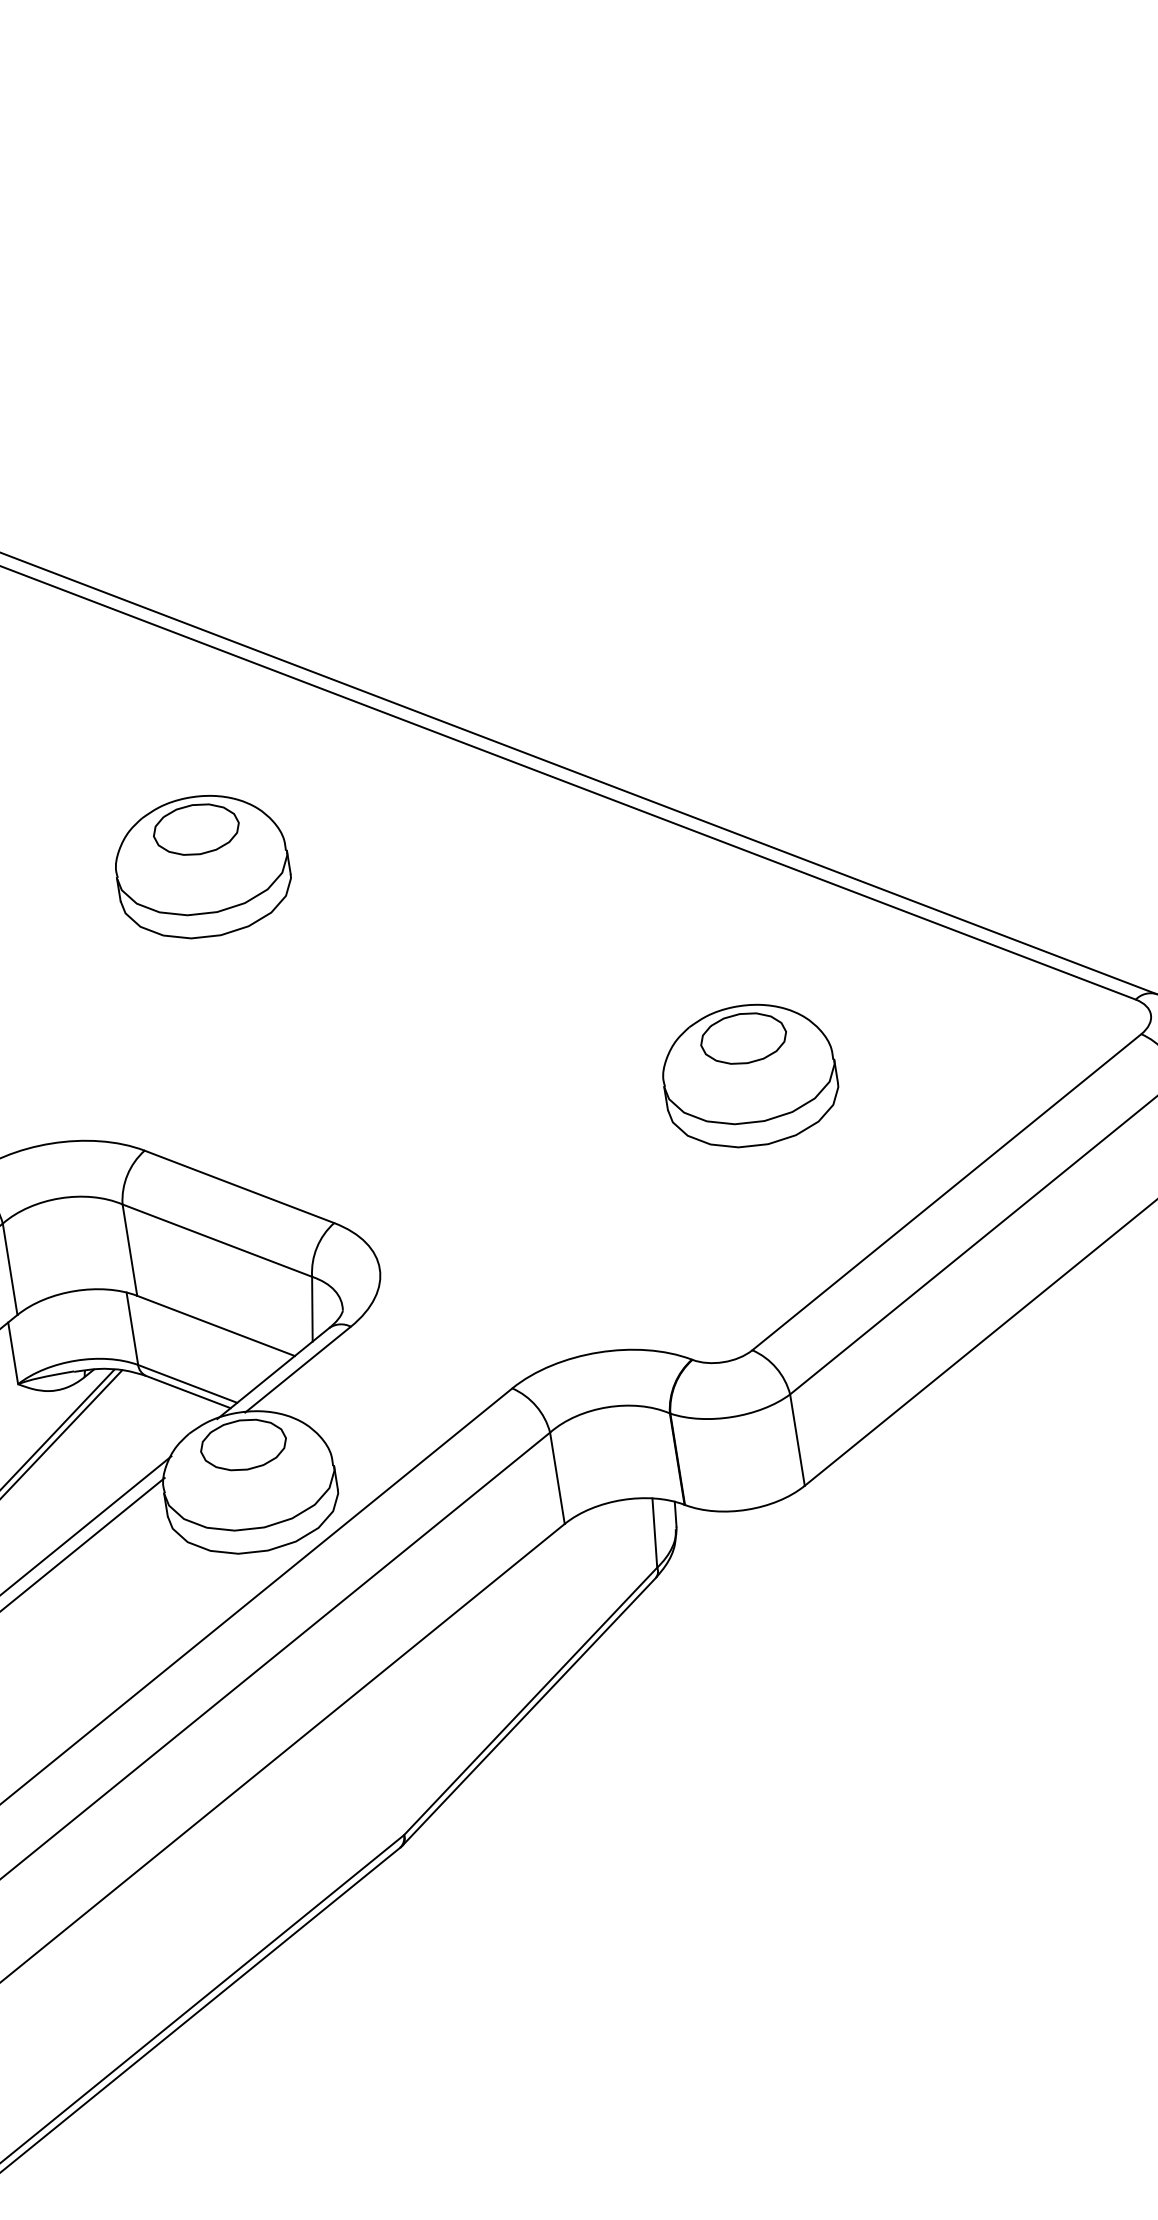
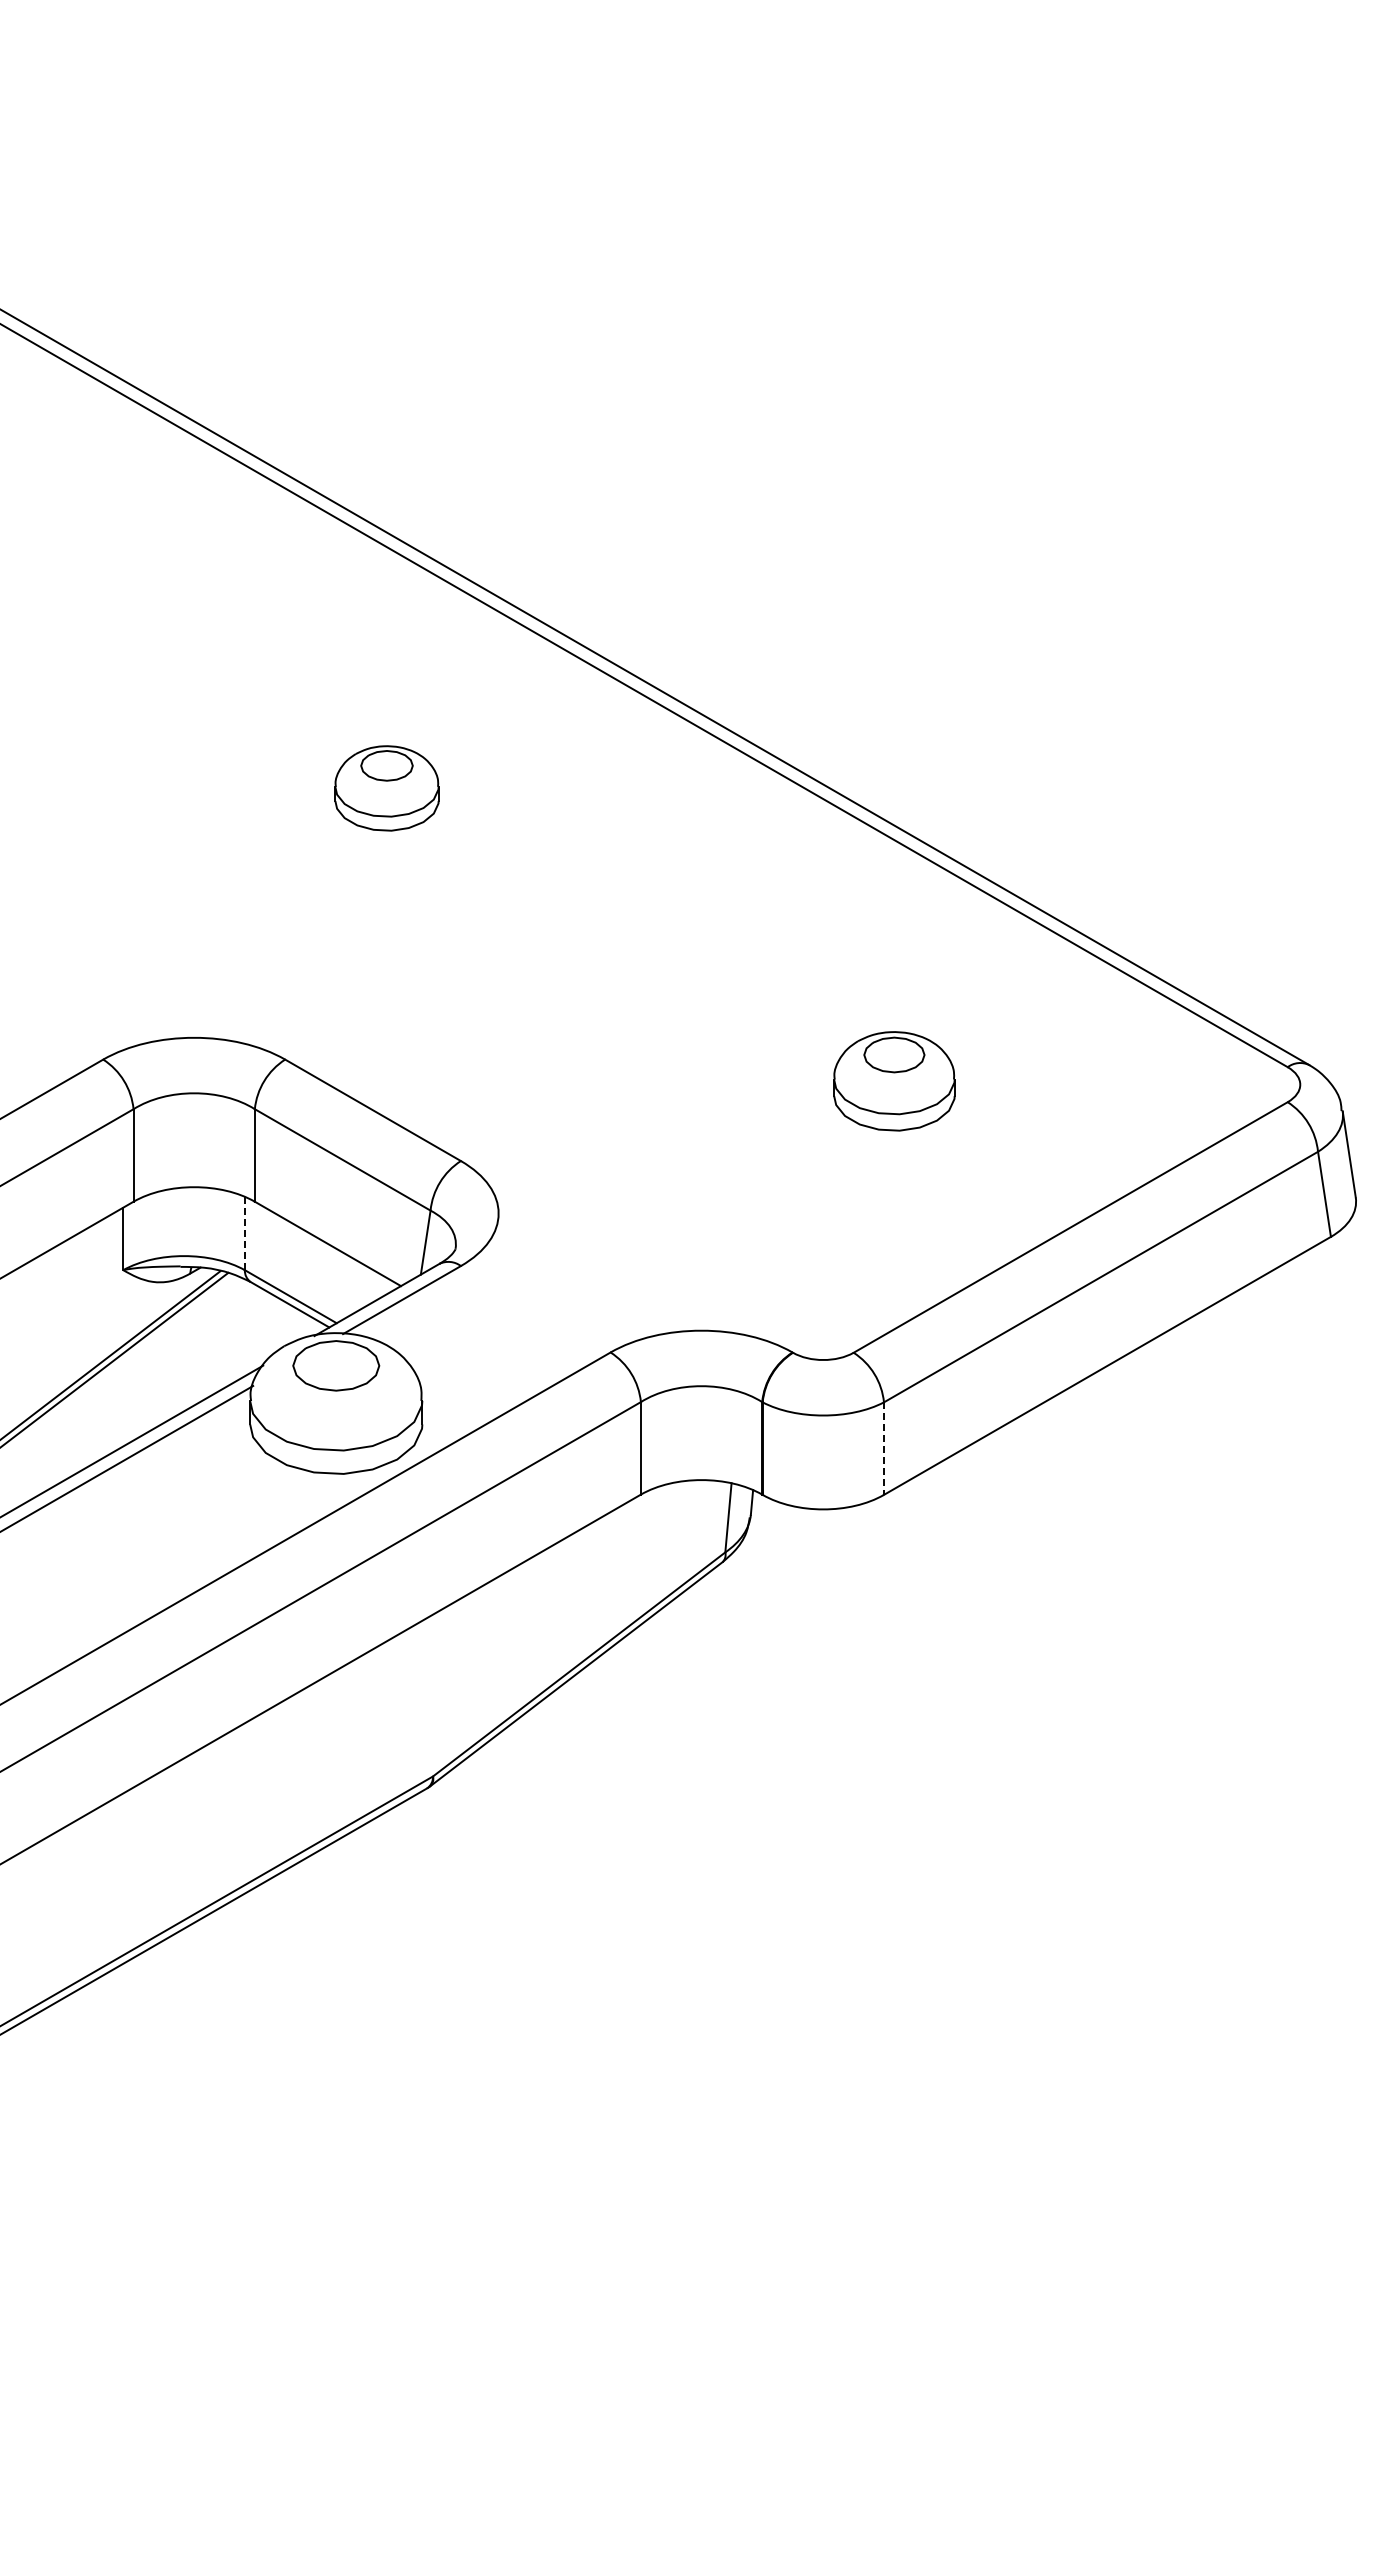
part: (201, 866) -> (386, 788), size x0.6
part: (749, 1075) -> (894, 1081), size x0.7
line: (132, 1328) -> (244, 1233), solid -> dashed
line: (797, 1441) -> (883, 1449), solid -> dashed

